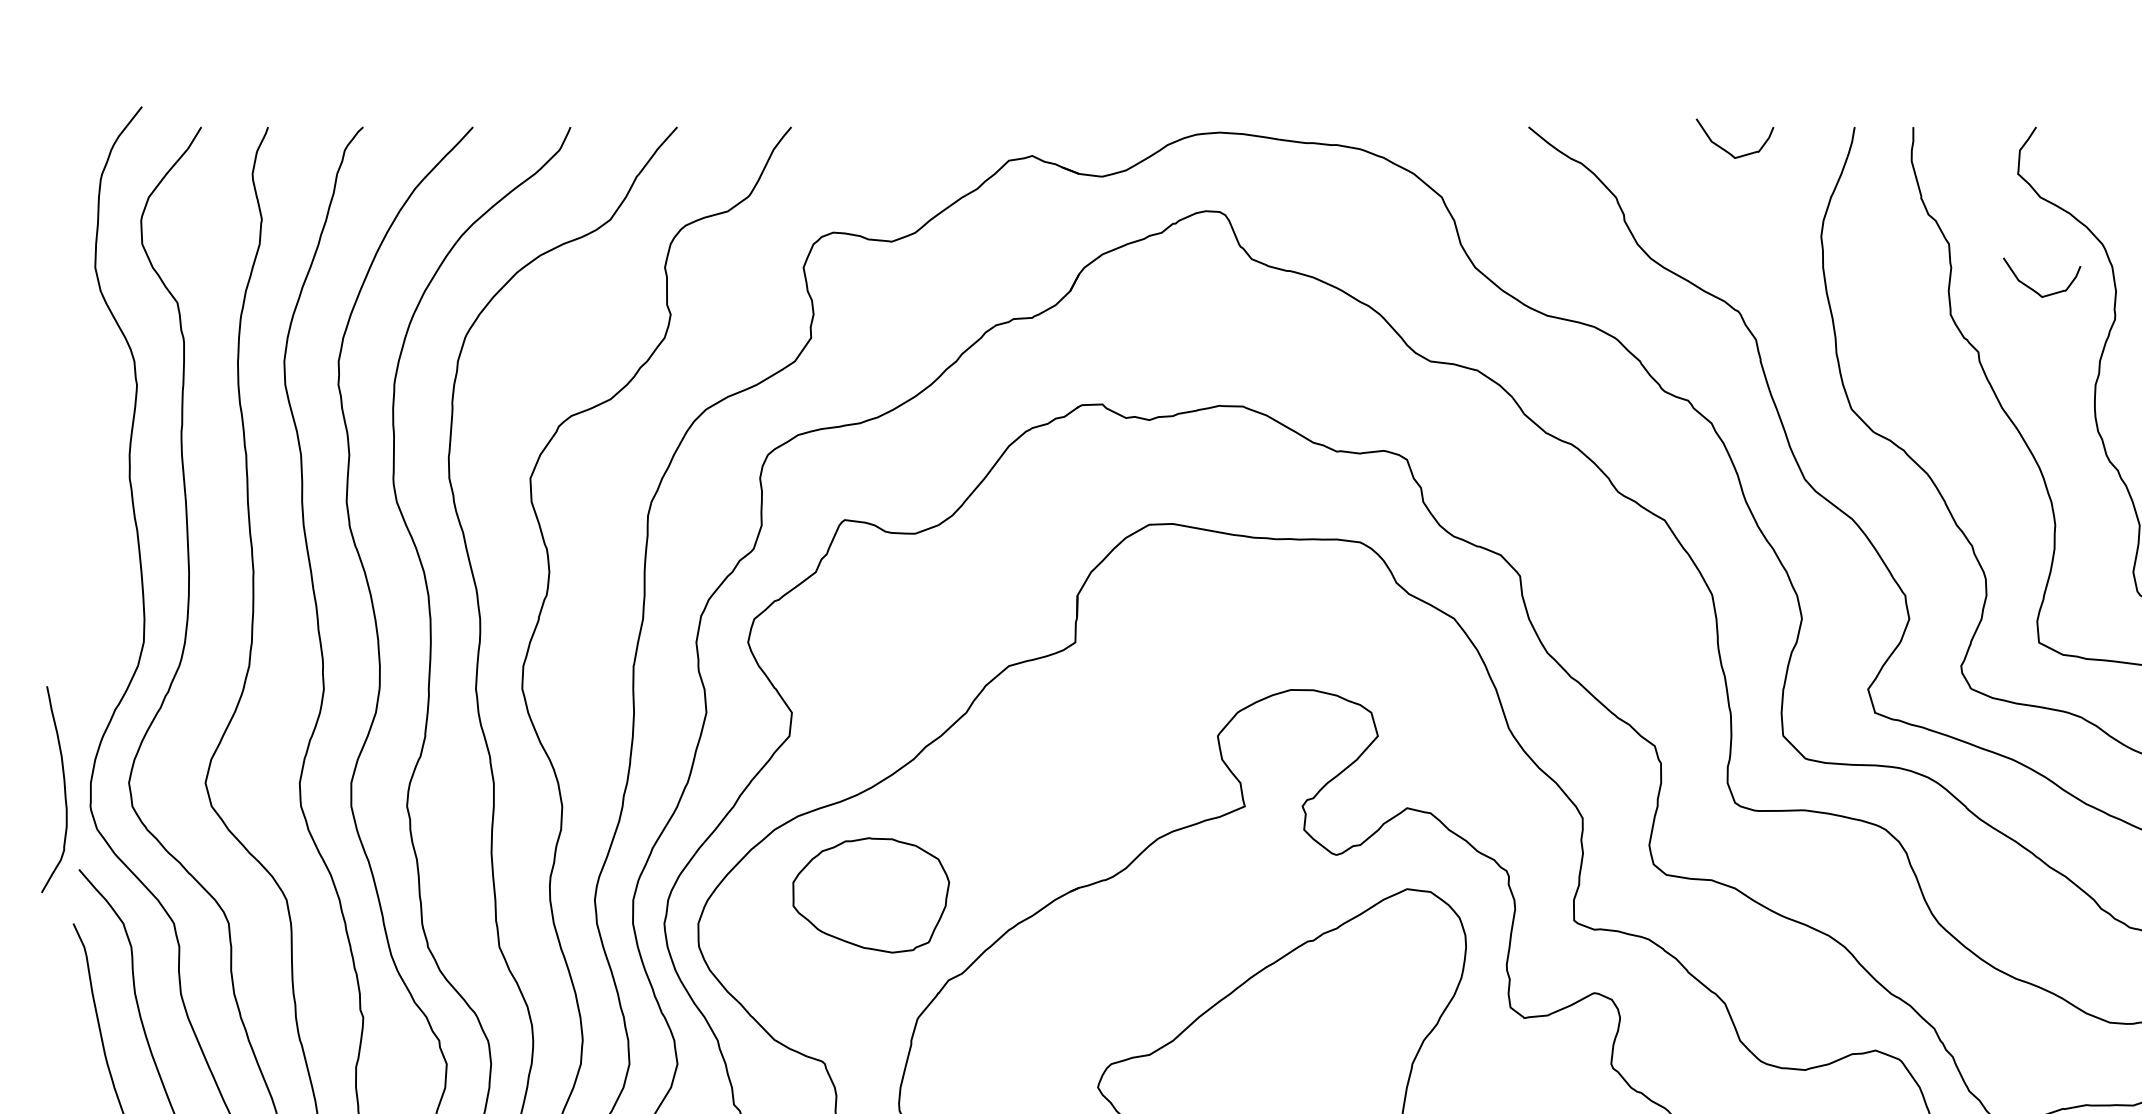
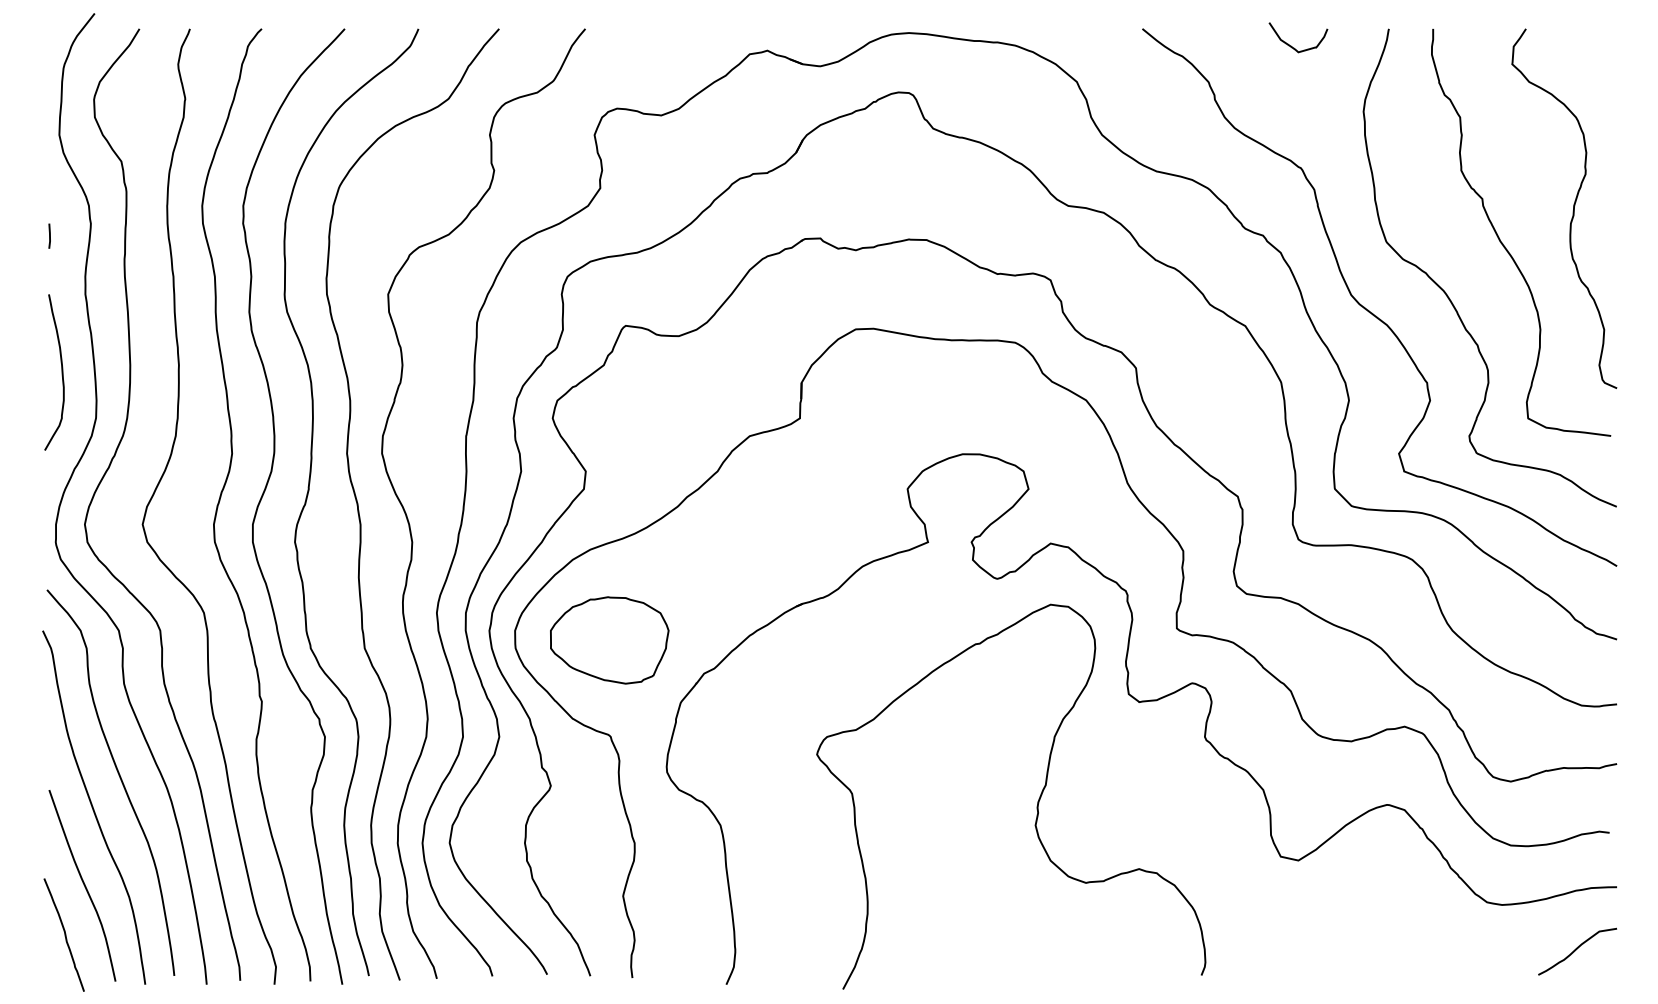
curve: (2032, 288) -> (1523, 150), removed
line: (82, 400) -> (49, 235), added
curve: (63, 789) -> (61, 372), moved
part: (870, 895) -> (609, 640), moved

